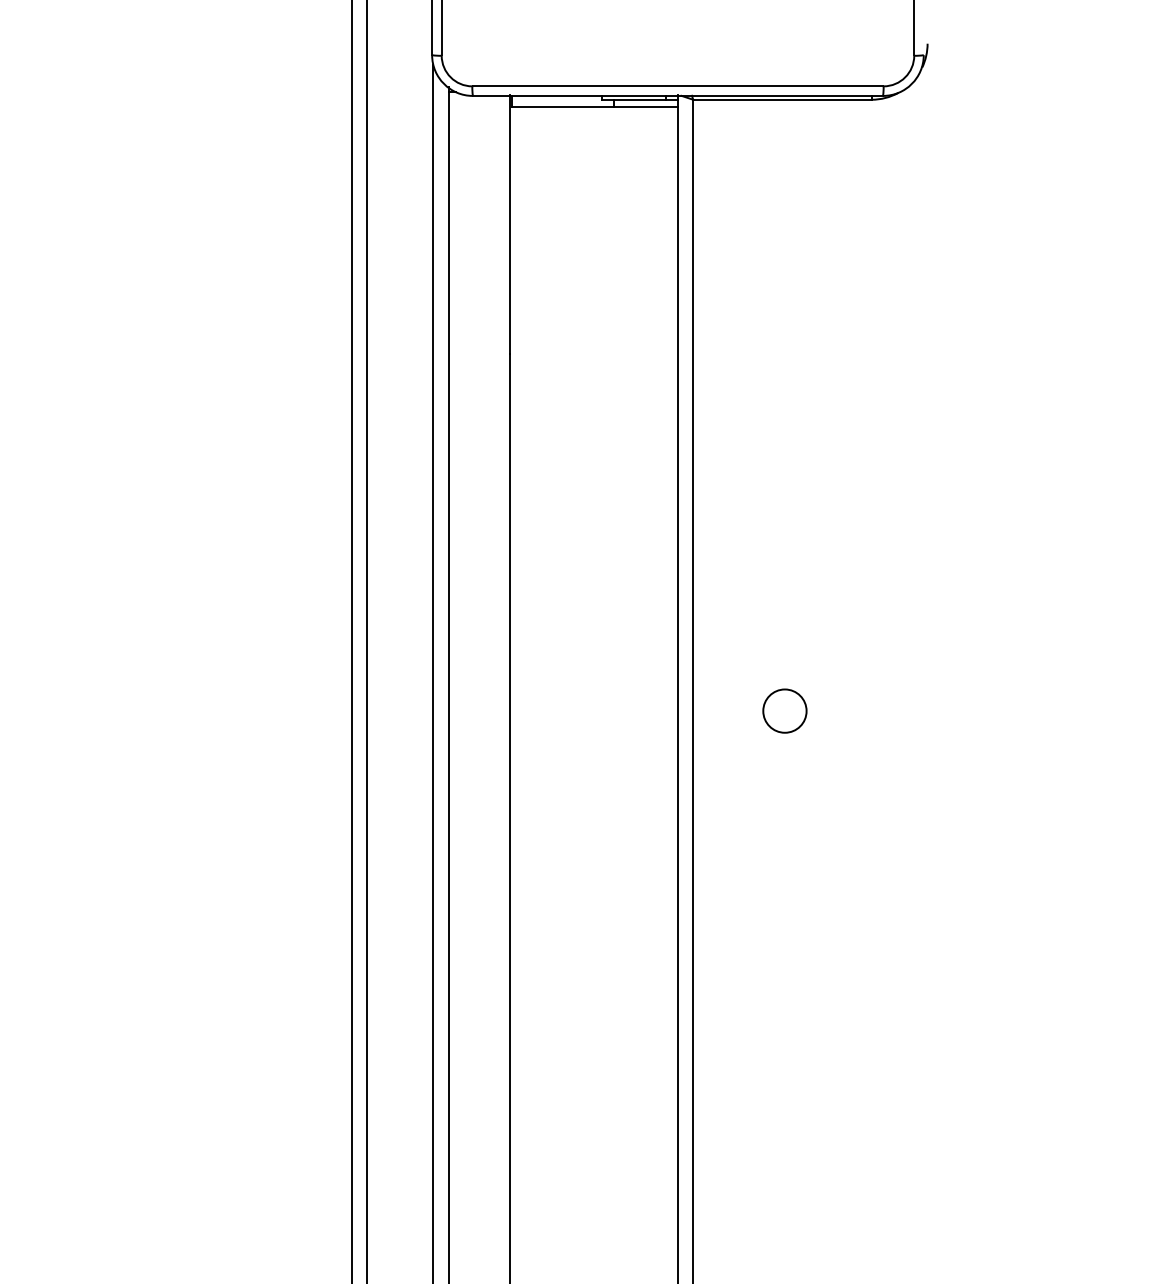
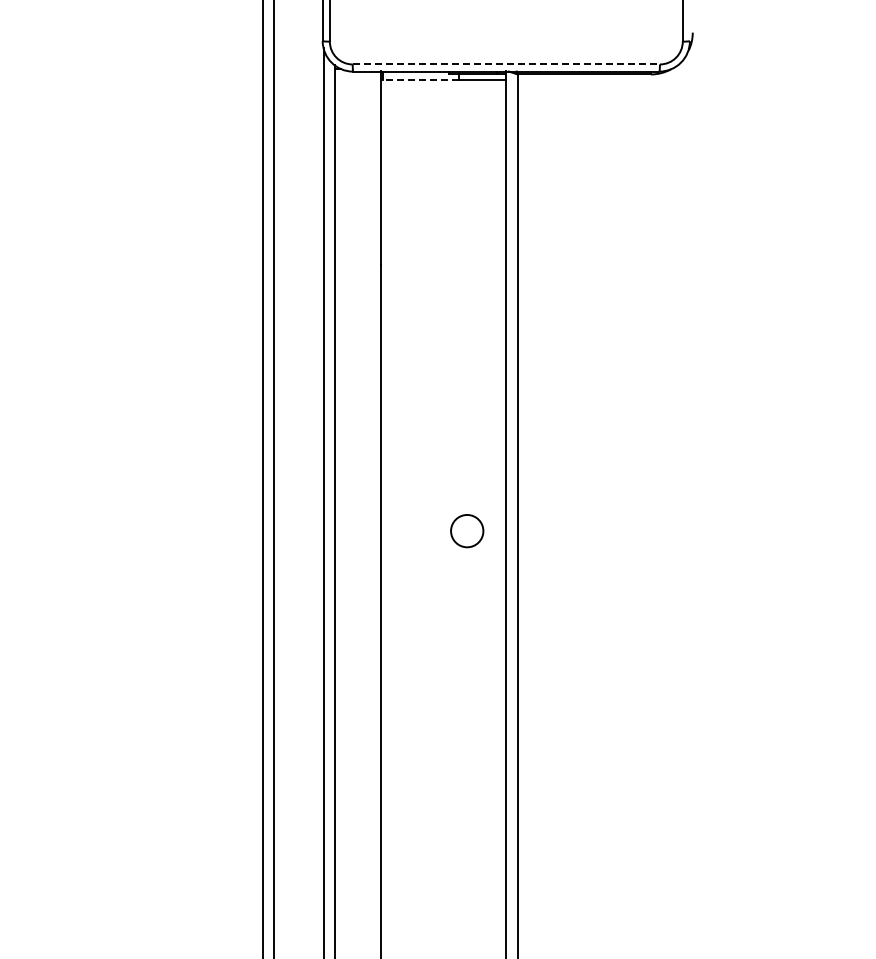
line: (678, 86) -> (506, 64), solid -> dashed
line: (563, 107) -> (420, 80), solid -> dashed
circle: (785, 711) -> (467, 531), moved

